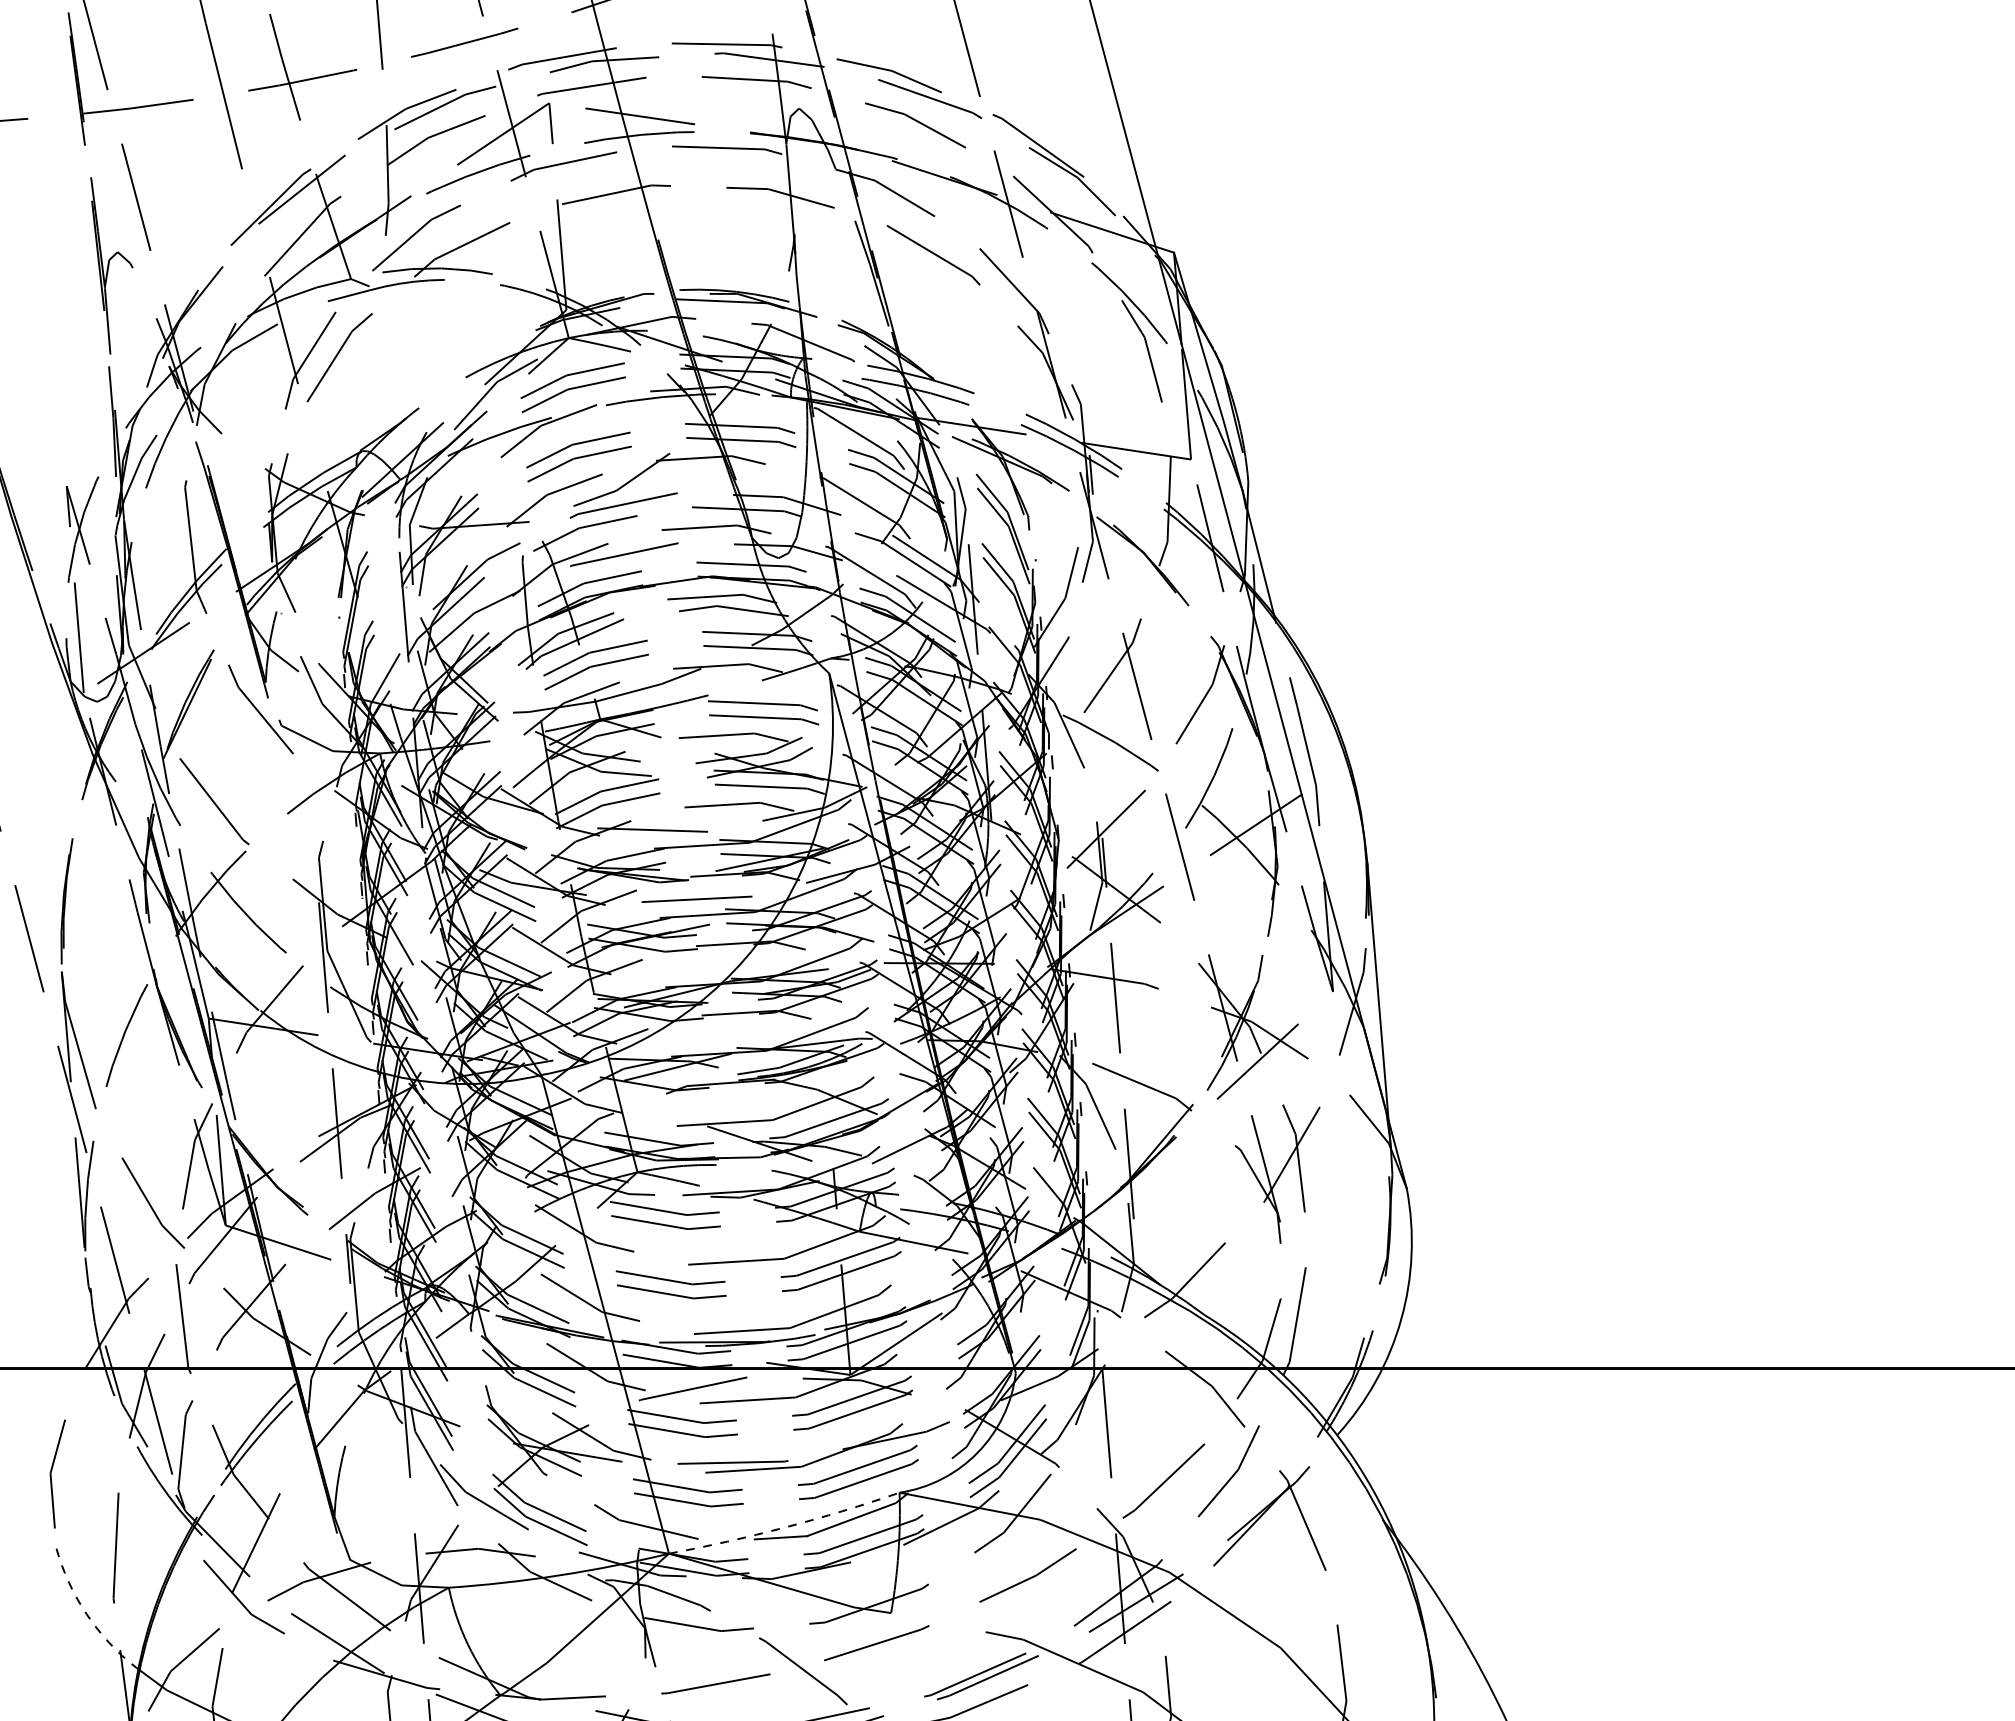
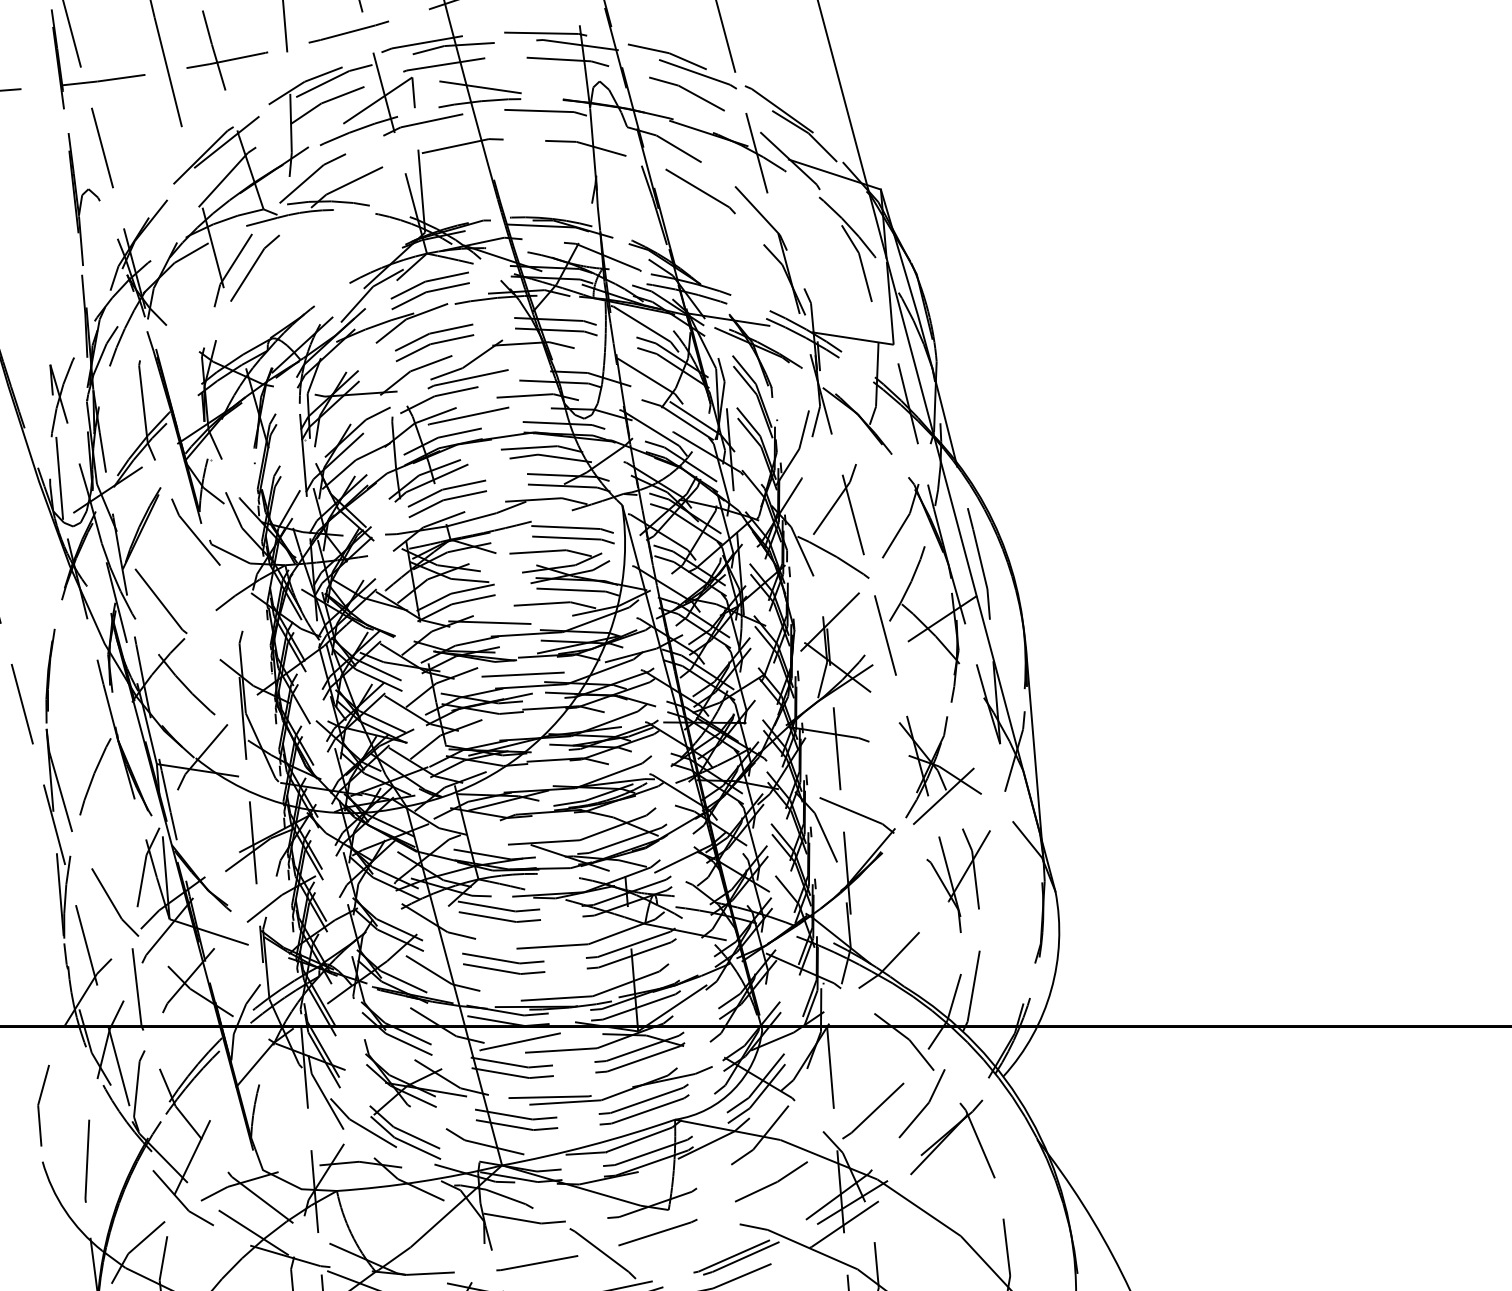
arc: (785, 1527) -> (589, 1145), dashed -> solid
arc: (86, 1614) -> (65, 1211), dashed -> solid

